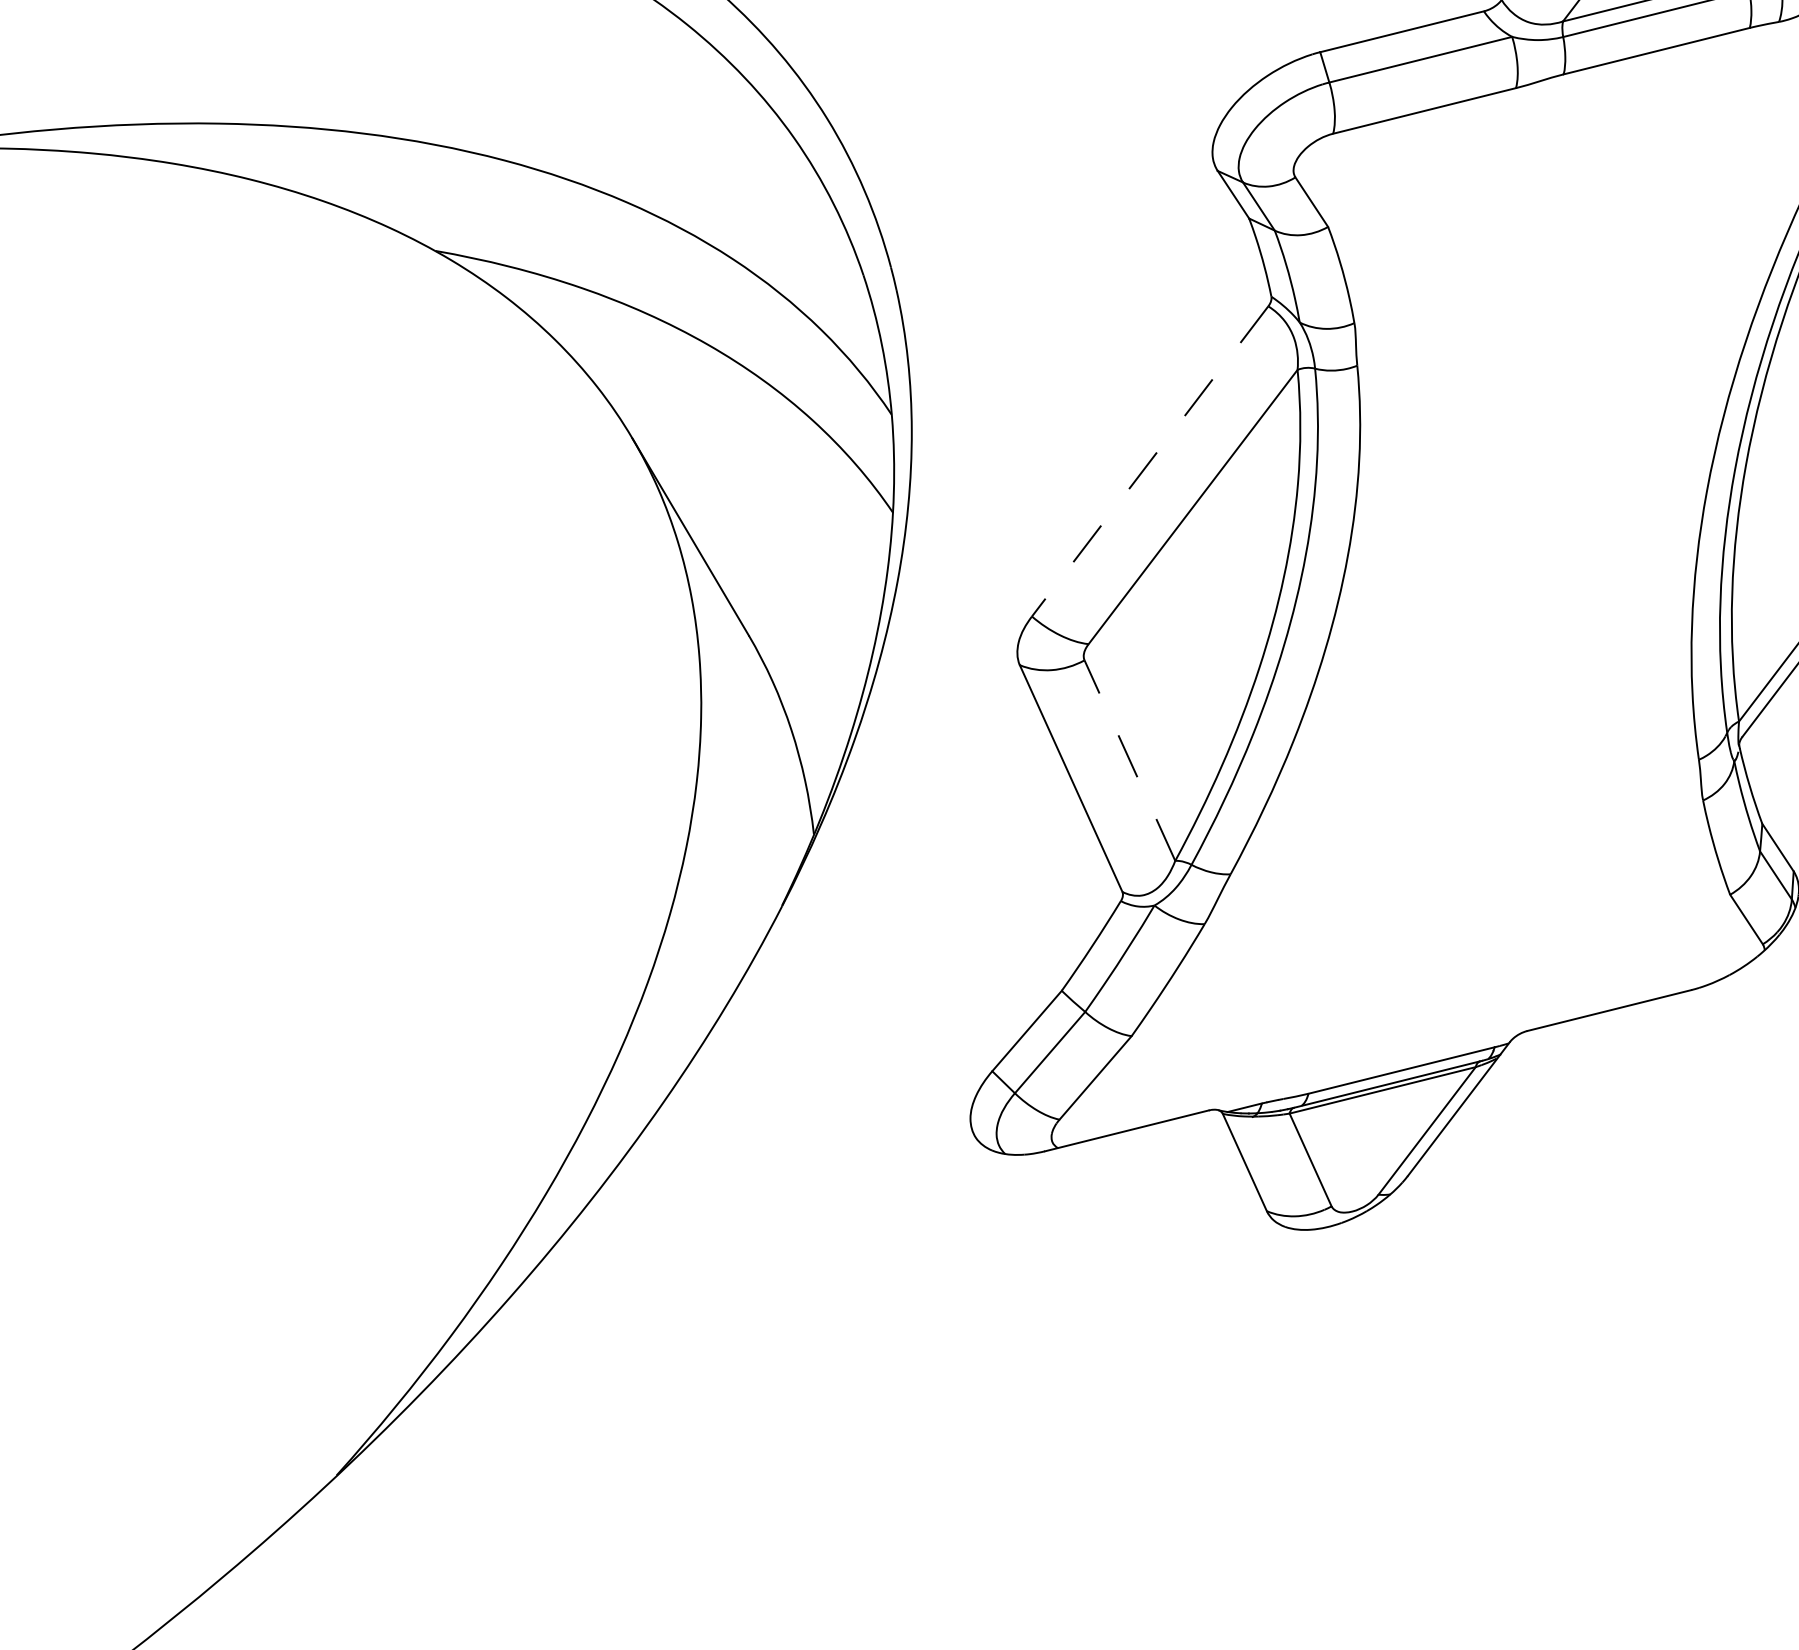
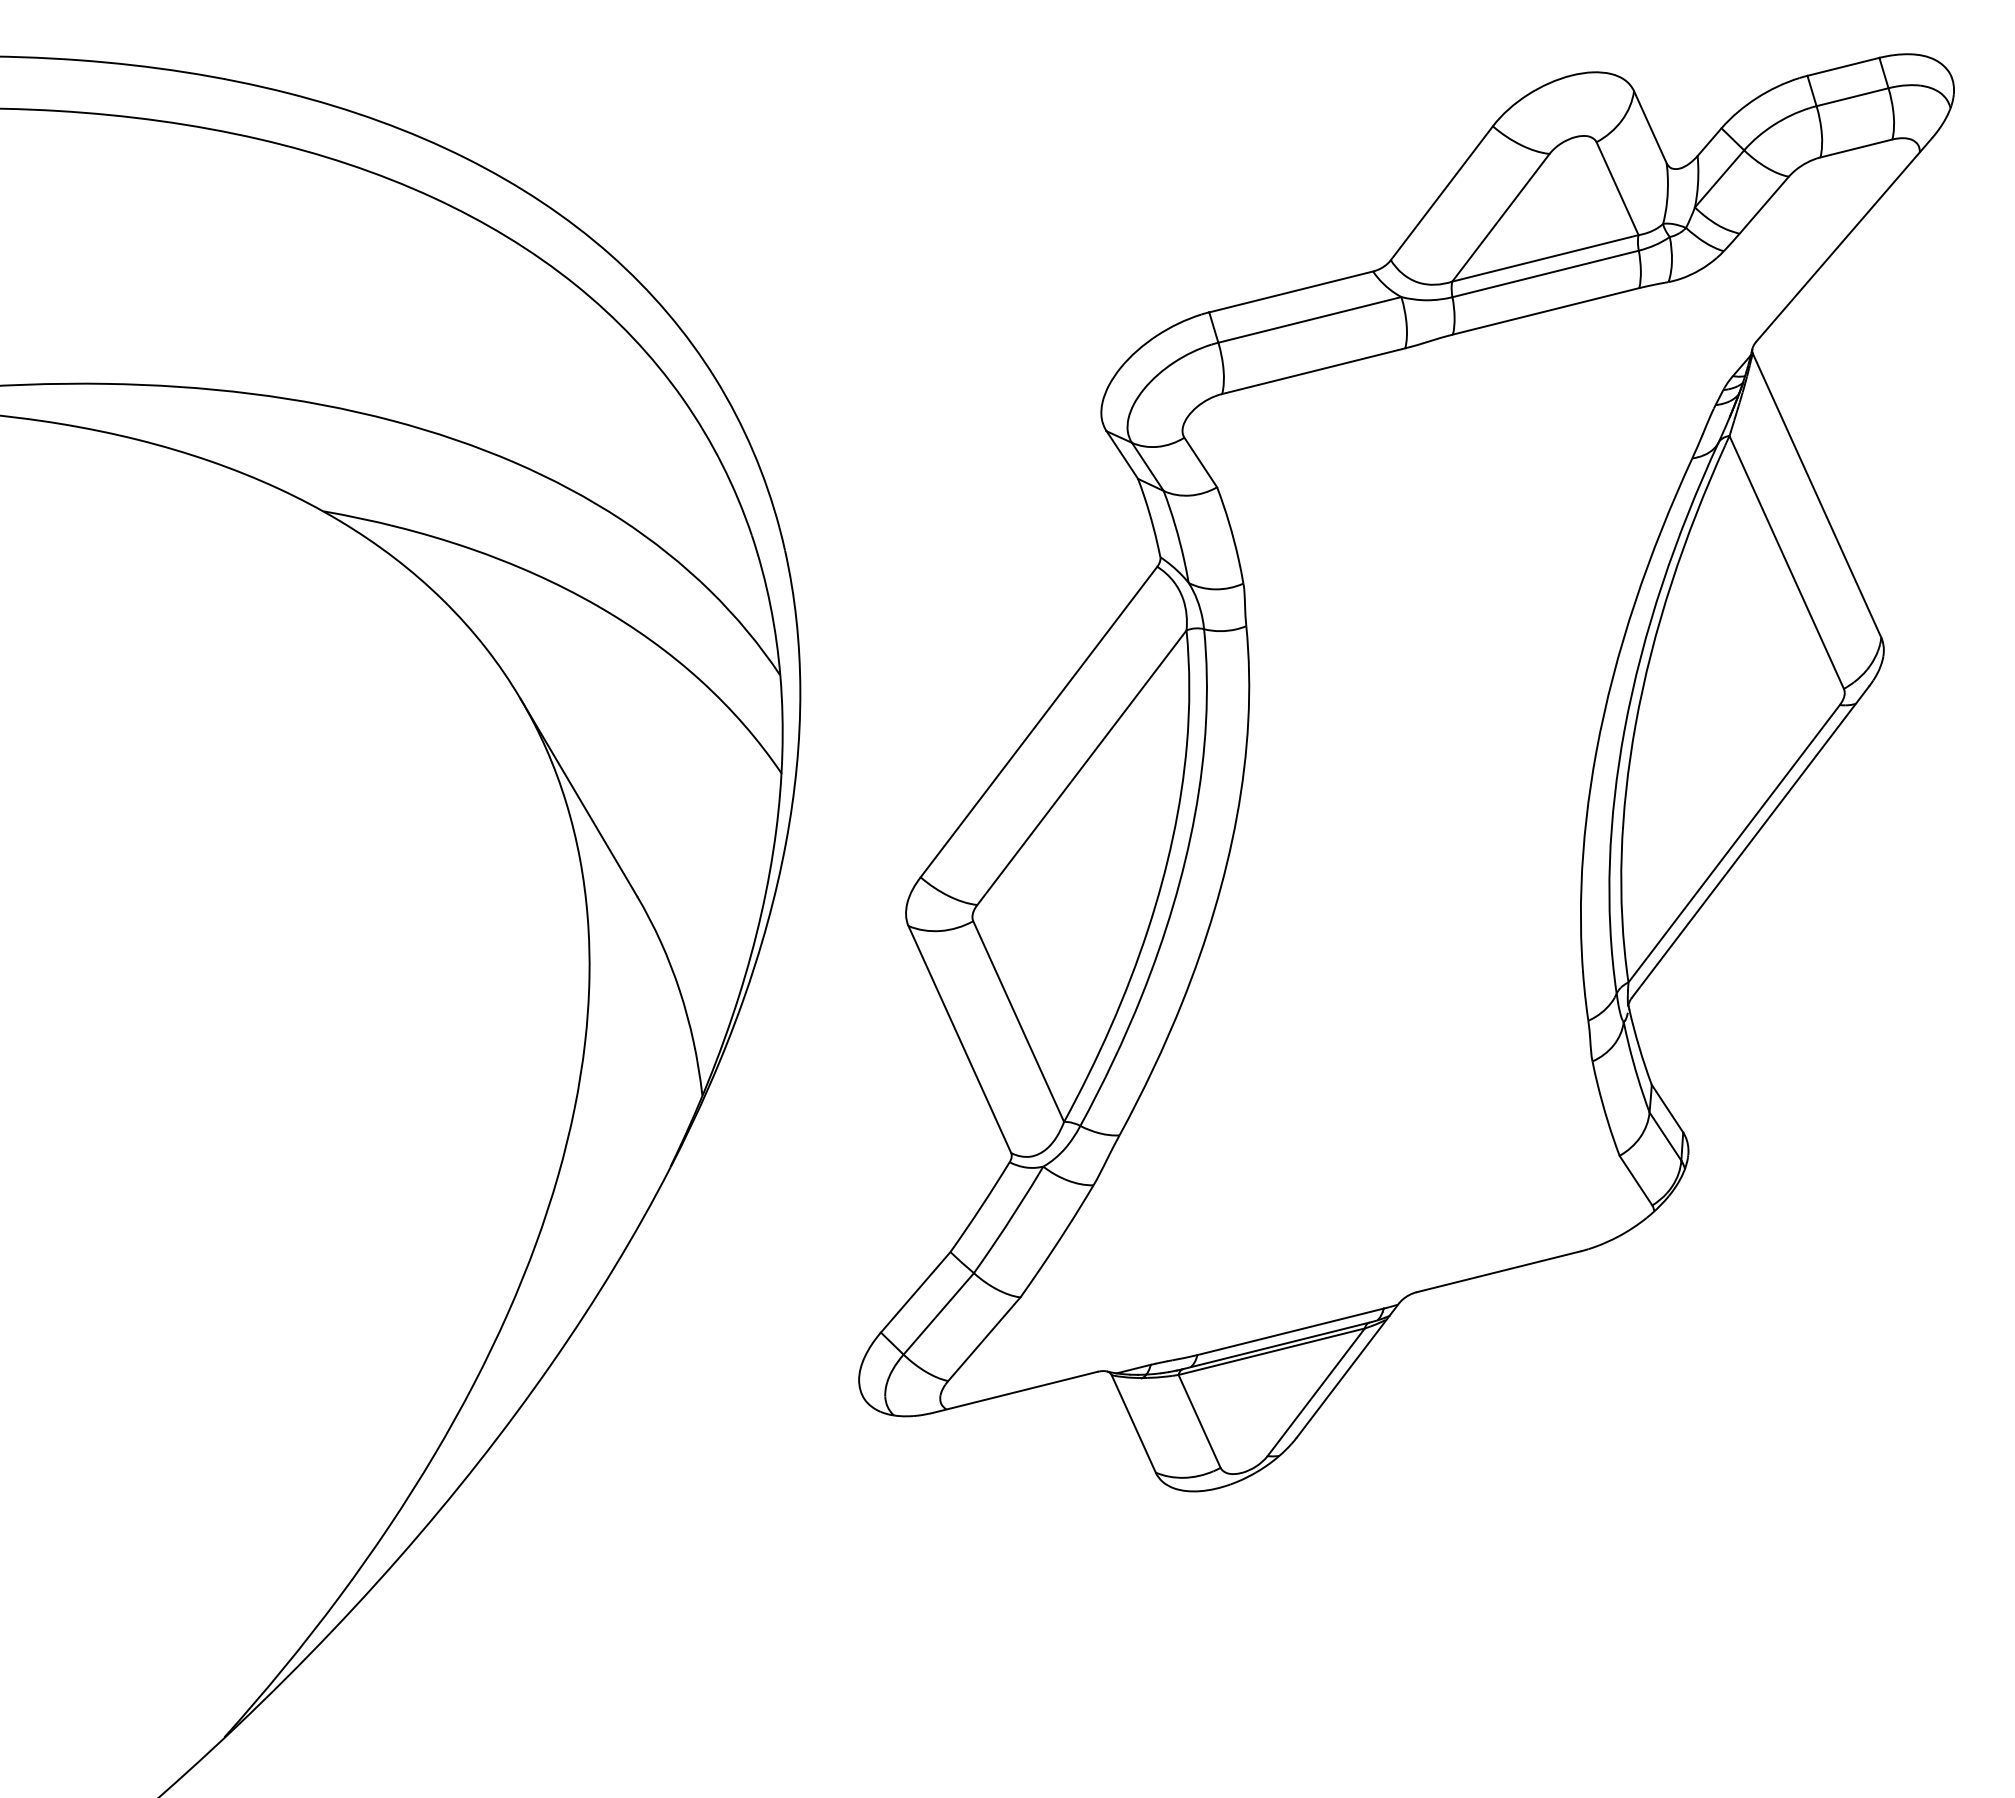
line: (1149, 461) -> (1038, 722), dashed -> solid
line: (1129, 760) -> (1018, 1021), dashed -> solid

